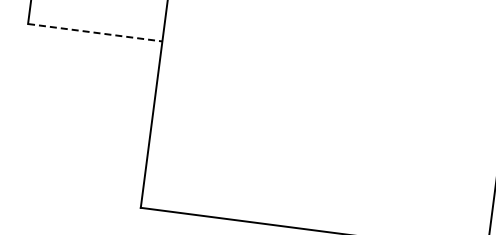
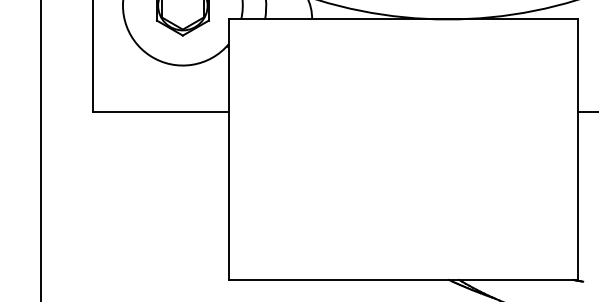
line: (95, 33) -> (161, 112), dashed -> solid

